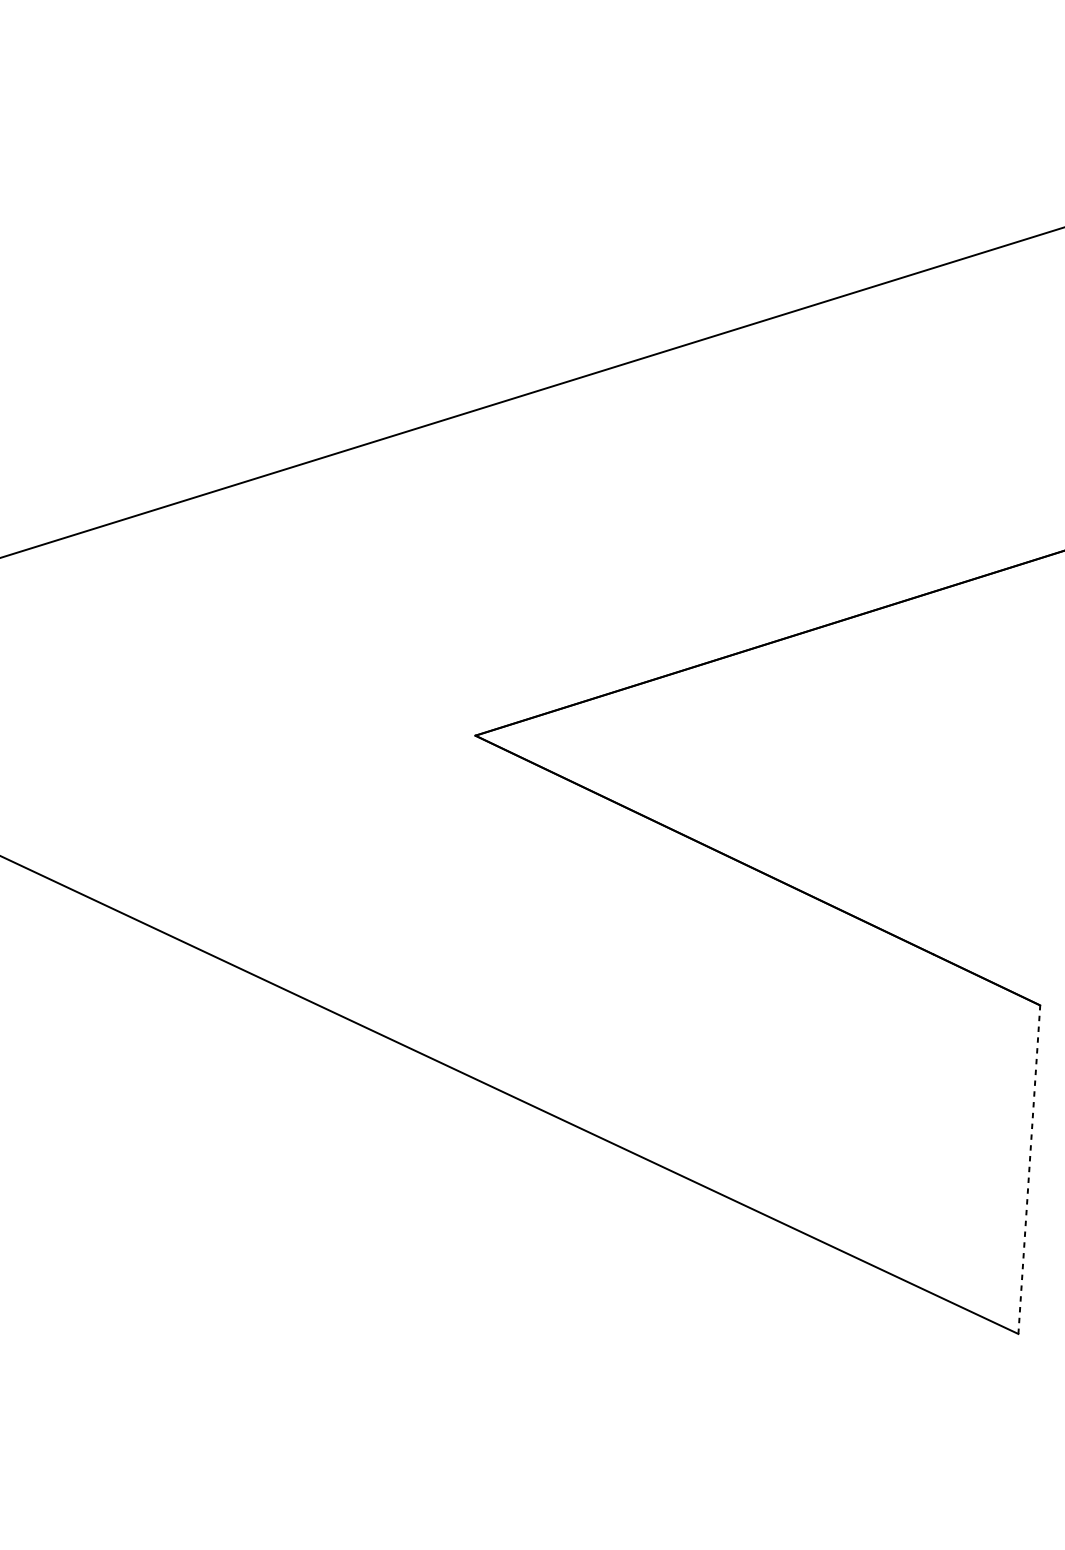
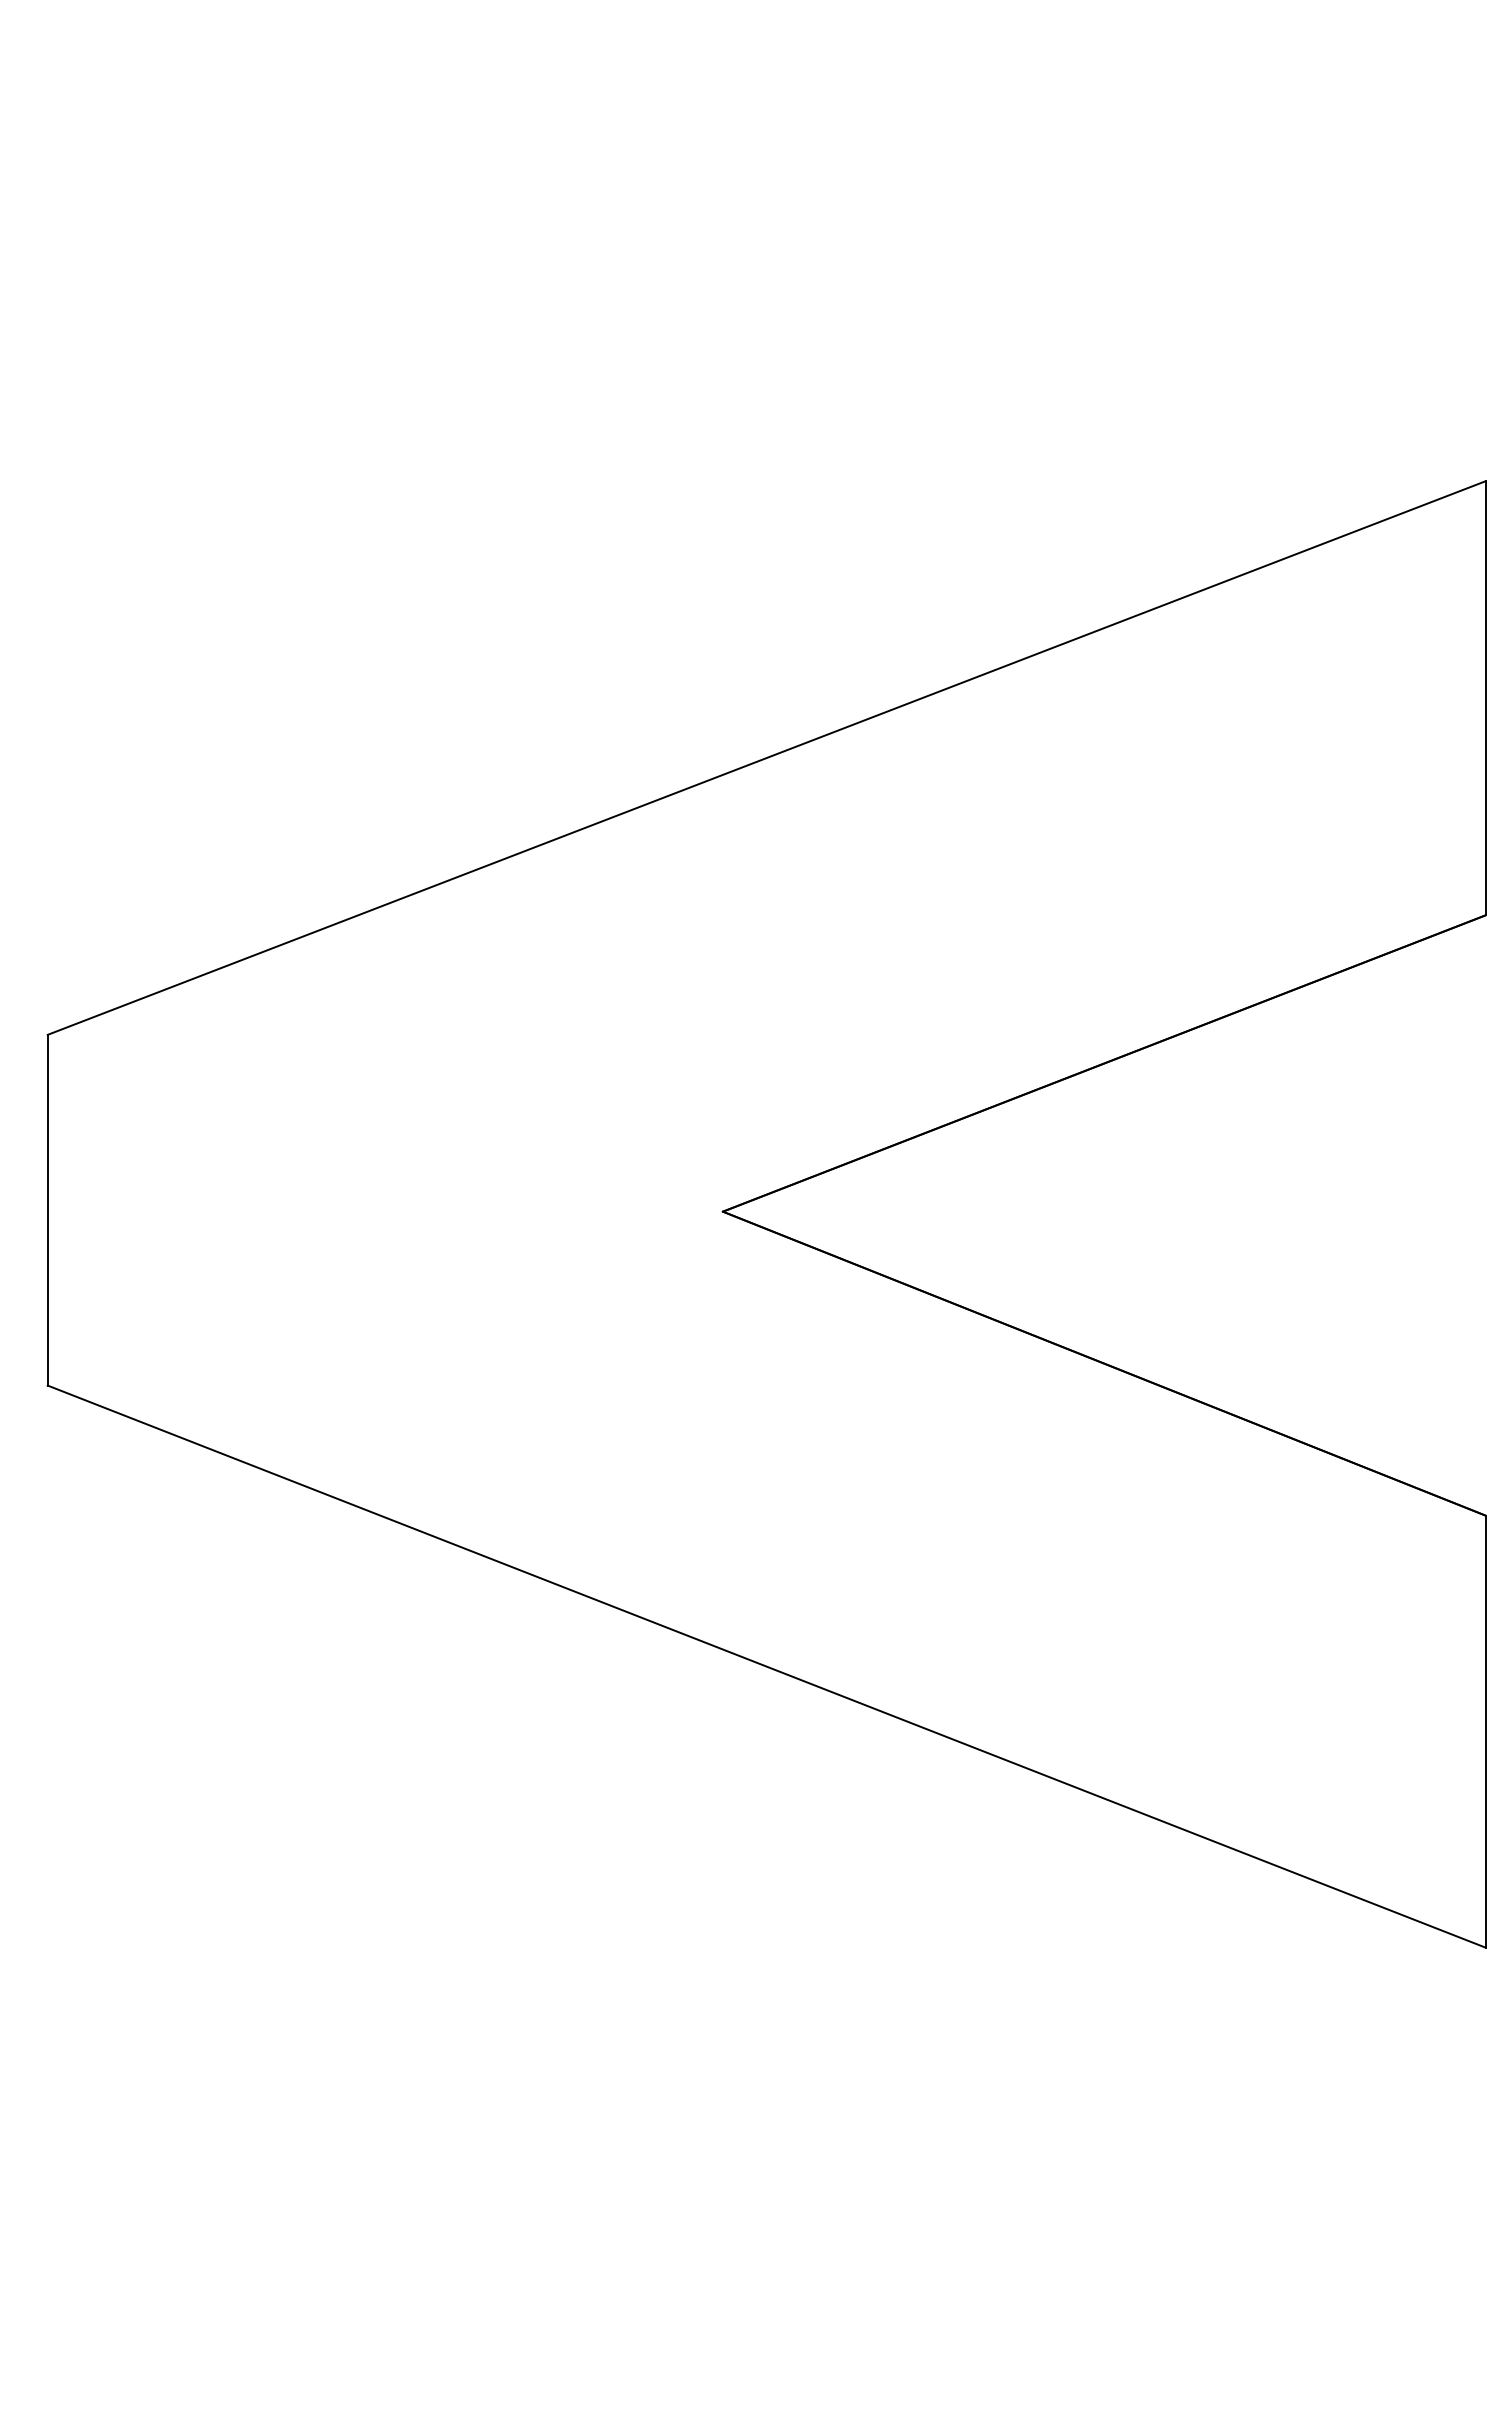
line: (1029, 1169) -> (1485, 1731), dashed -> solid

